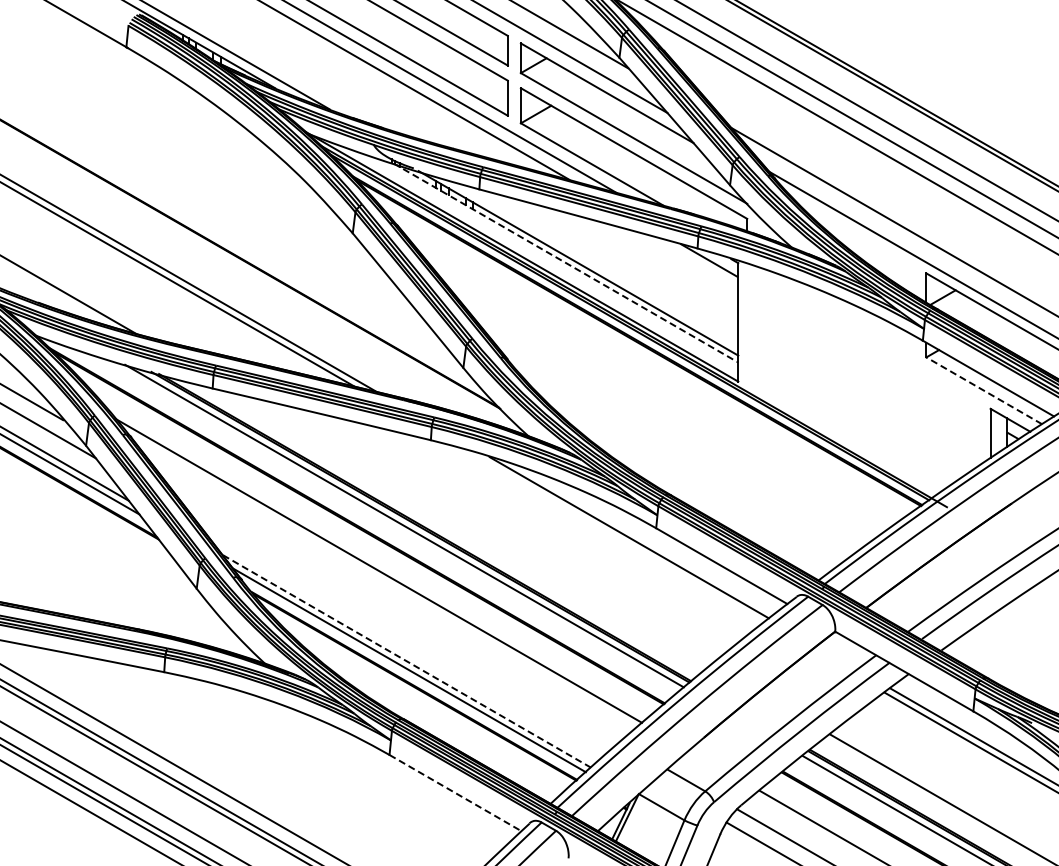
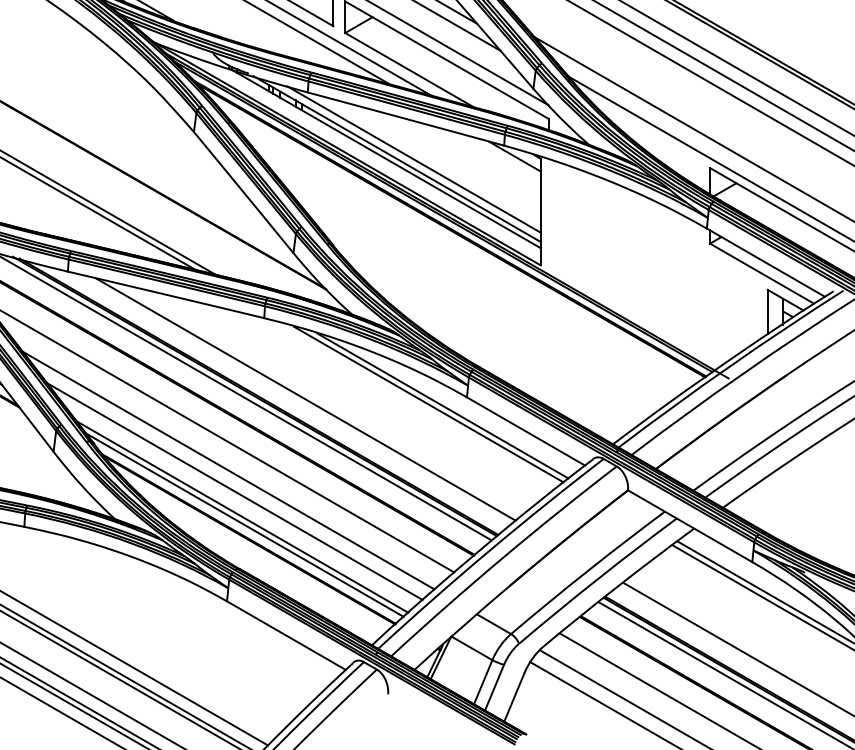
line: (565, 263) -> (385, 159), dashed -> solid
line: (597, 263) -> (414, 159), added
line: (984, 390) -> (762, 273), dashed -> solid
line: (476, 530) -> (305, 399), added
line: (613, 535) -> (428, 403), added
line: (391, 609) -> (228, 470), added
line: (397, 632) -> (234, 491), added
line: (406, 661) -> (242, 517), dashed -> solid
line: (455, 793) -> (286, 636), dashed -> solid

